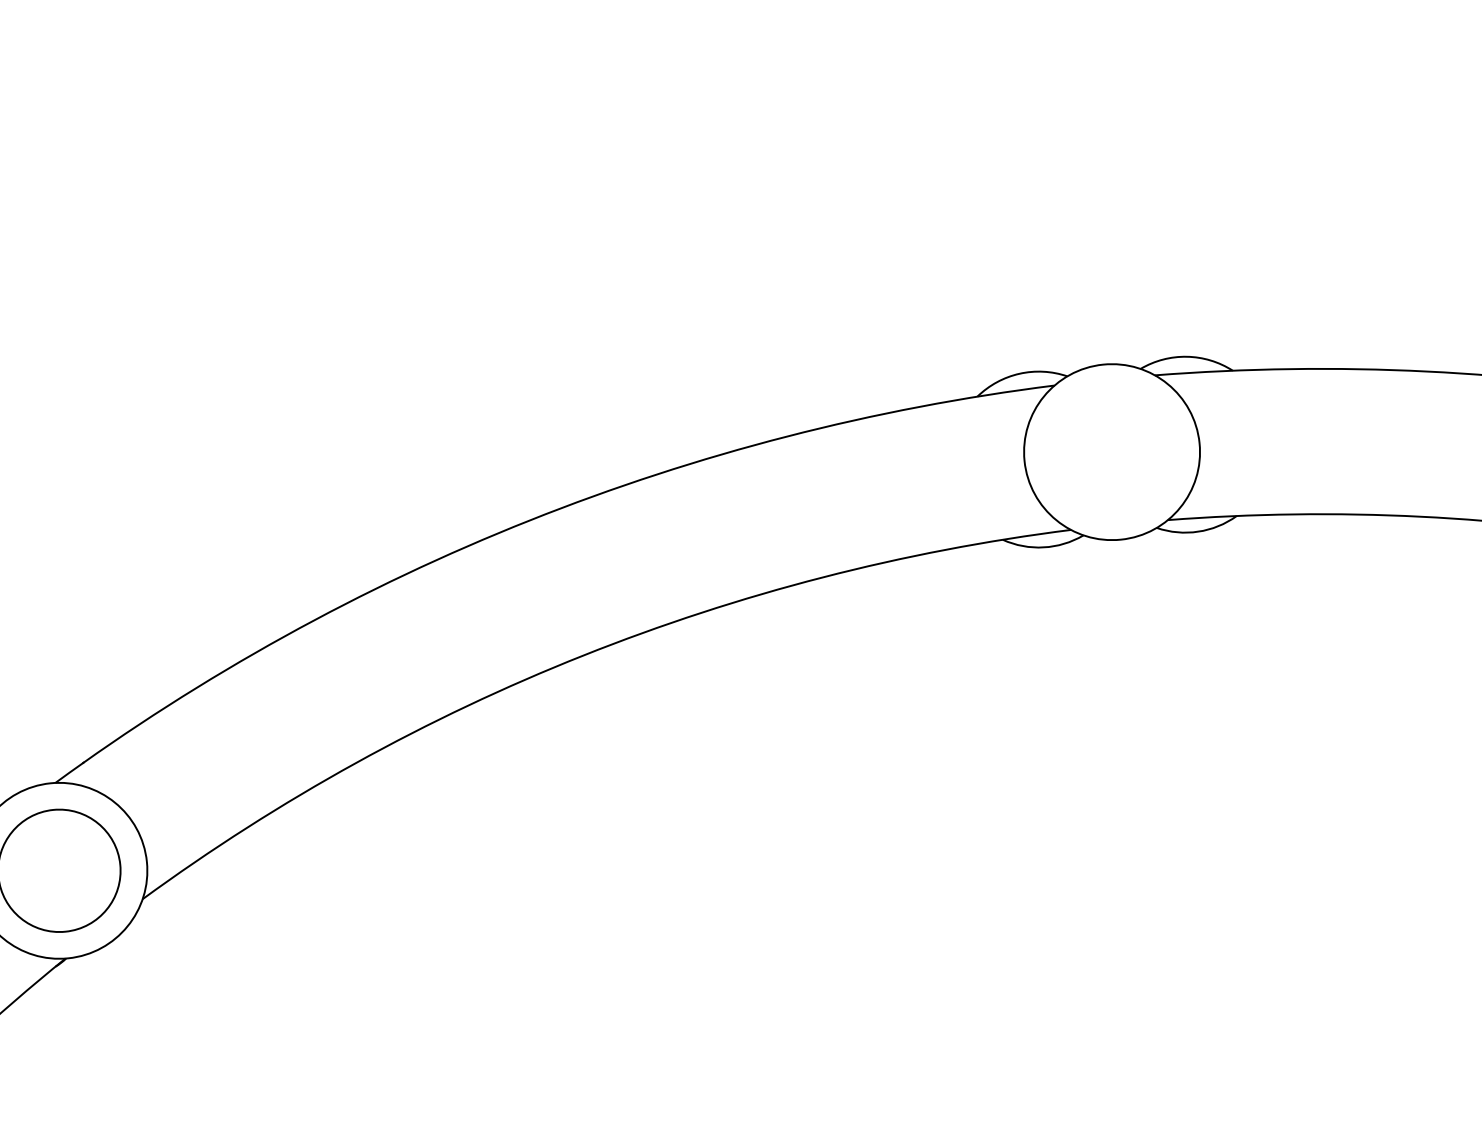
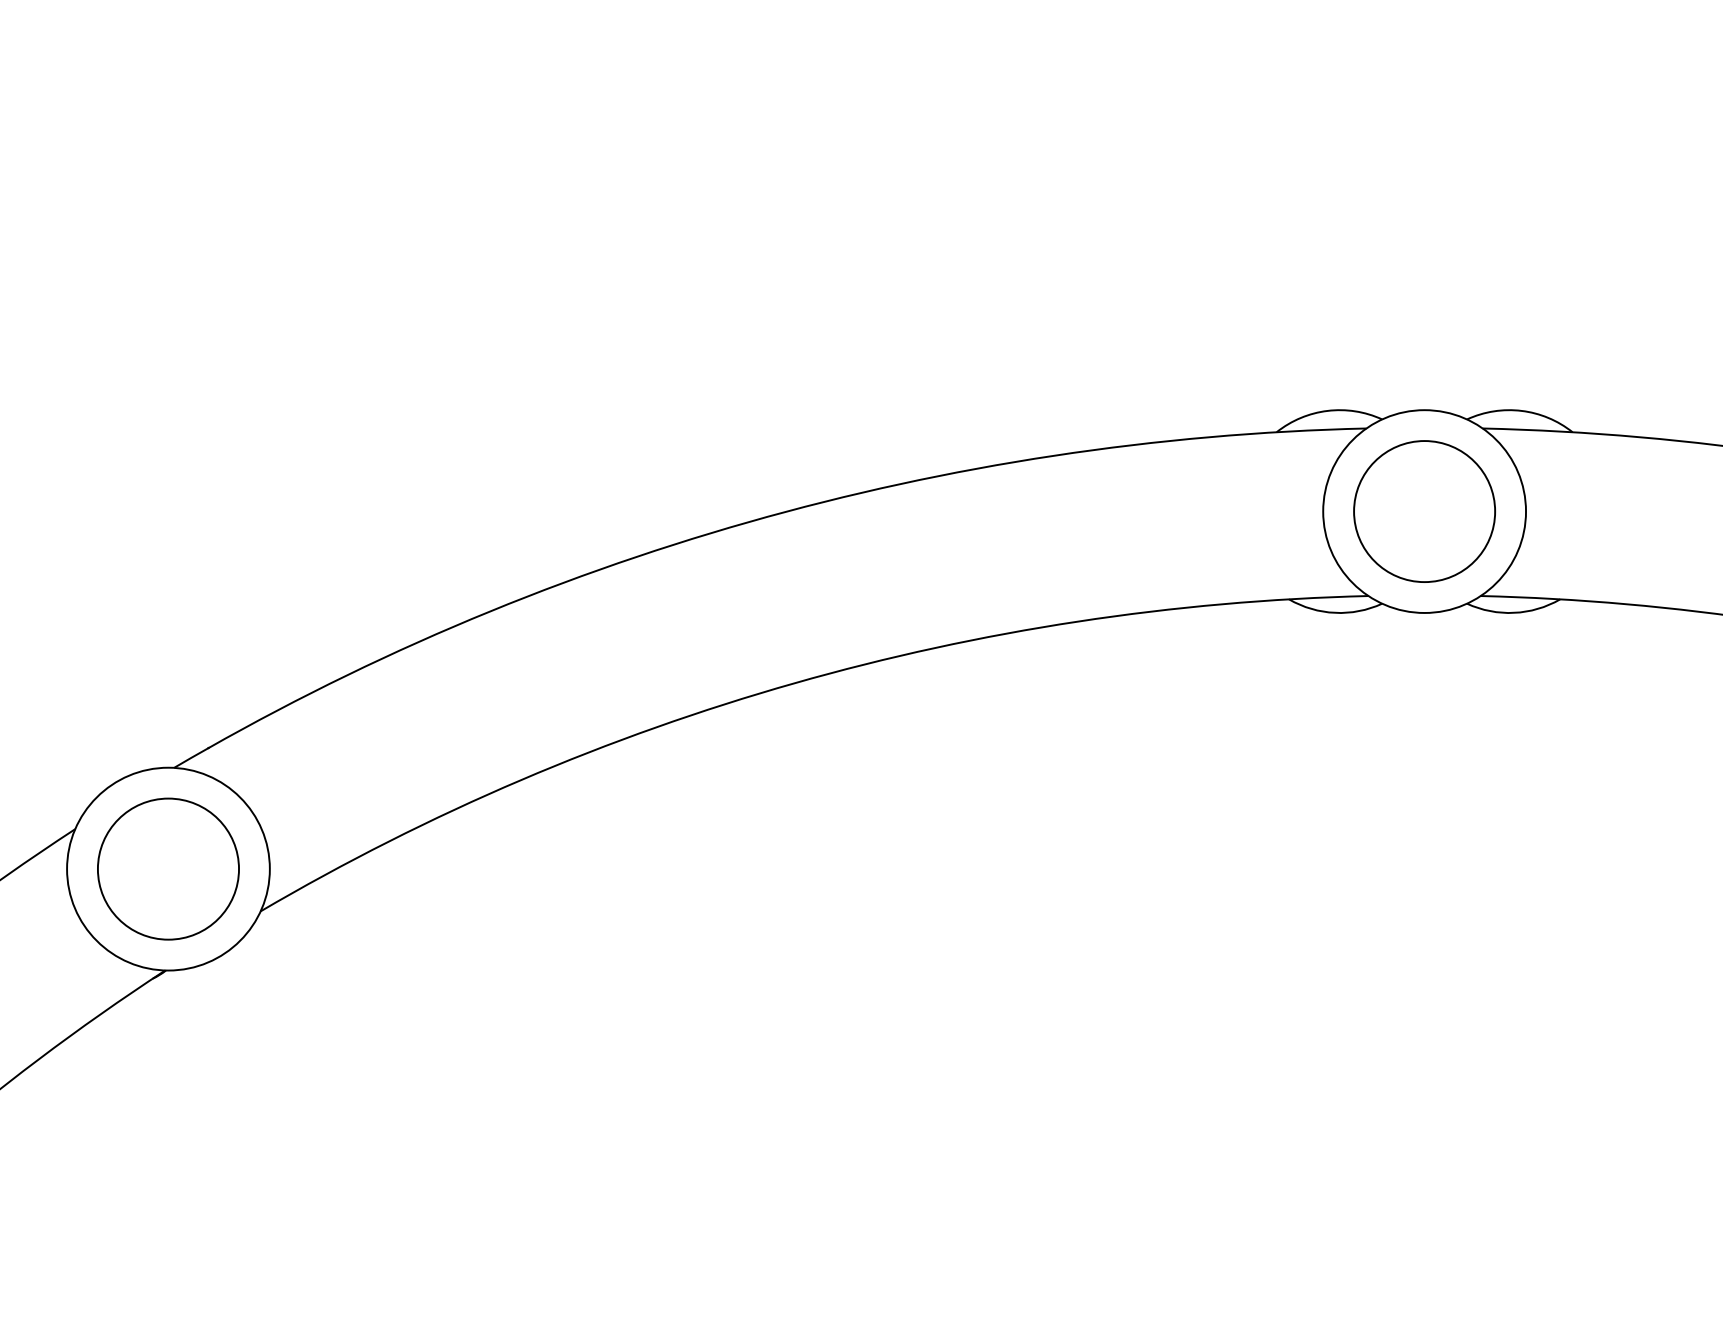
circle: (1111, 452) -> (1424, 511), added

